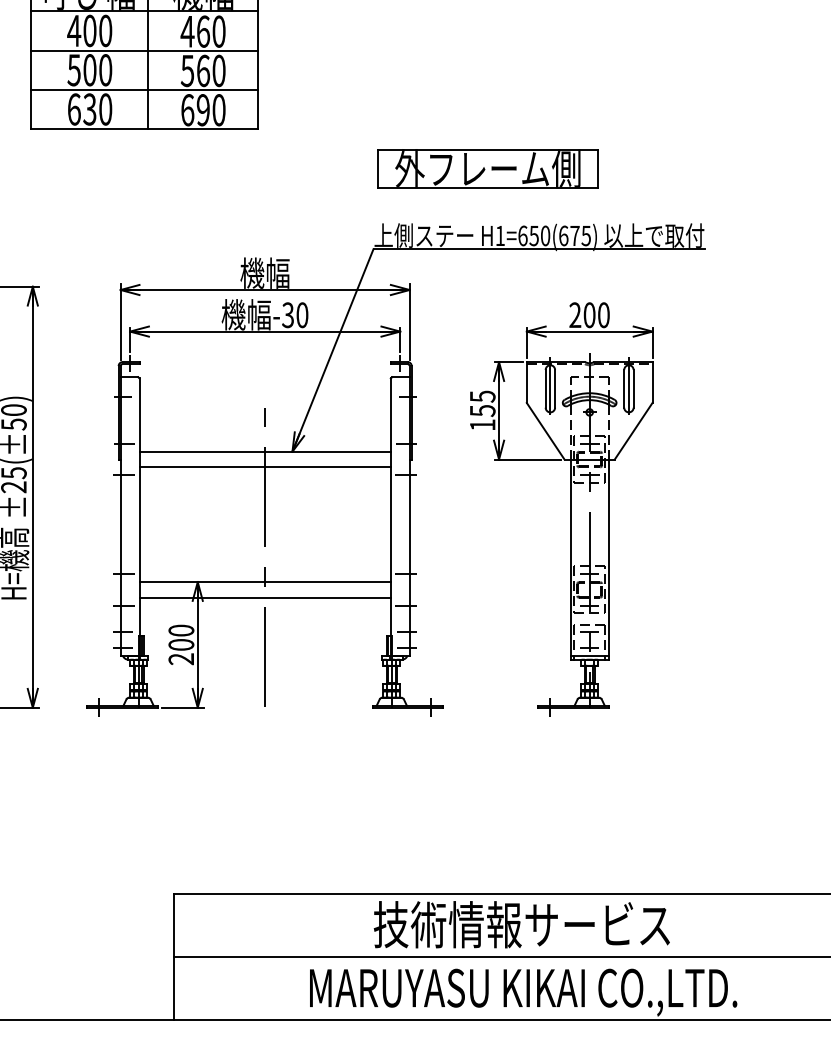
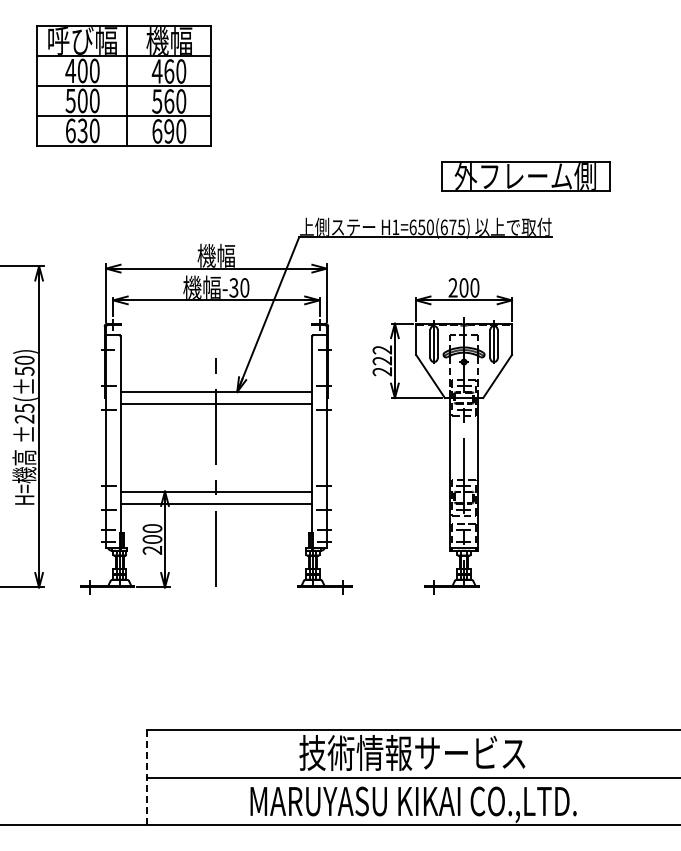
part: (488, 169) -> (525, 176), moved
text: (482, 410) -> (382, 360), 155 -> 222
line: (174, 956) -> (147, 777), solid -> dashed

